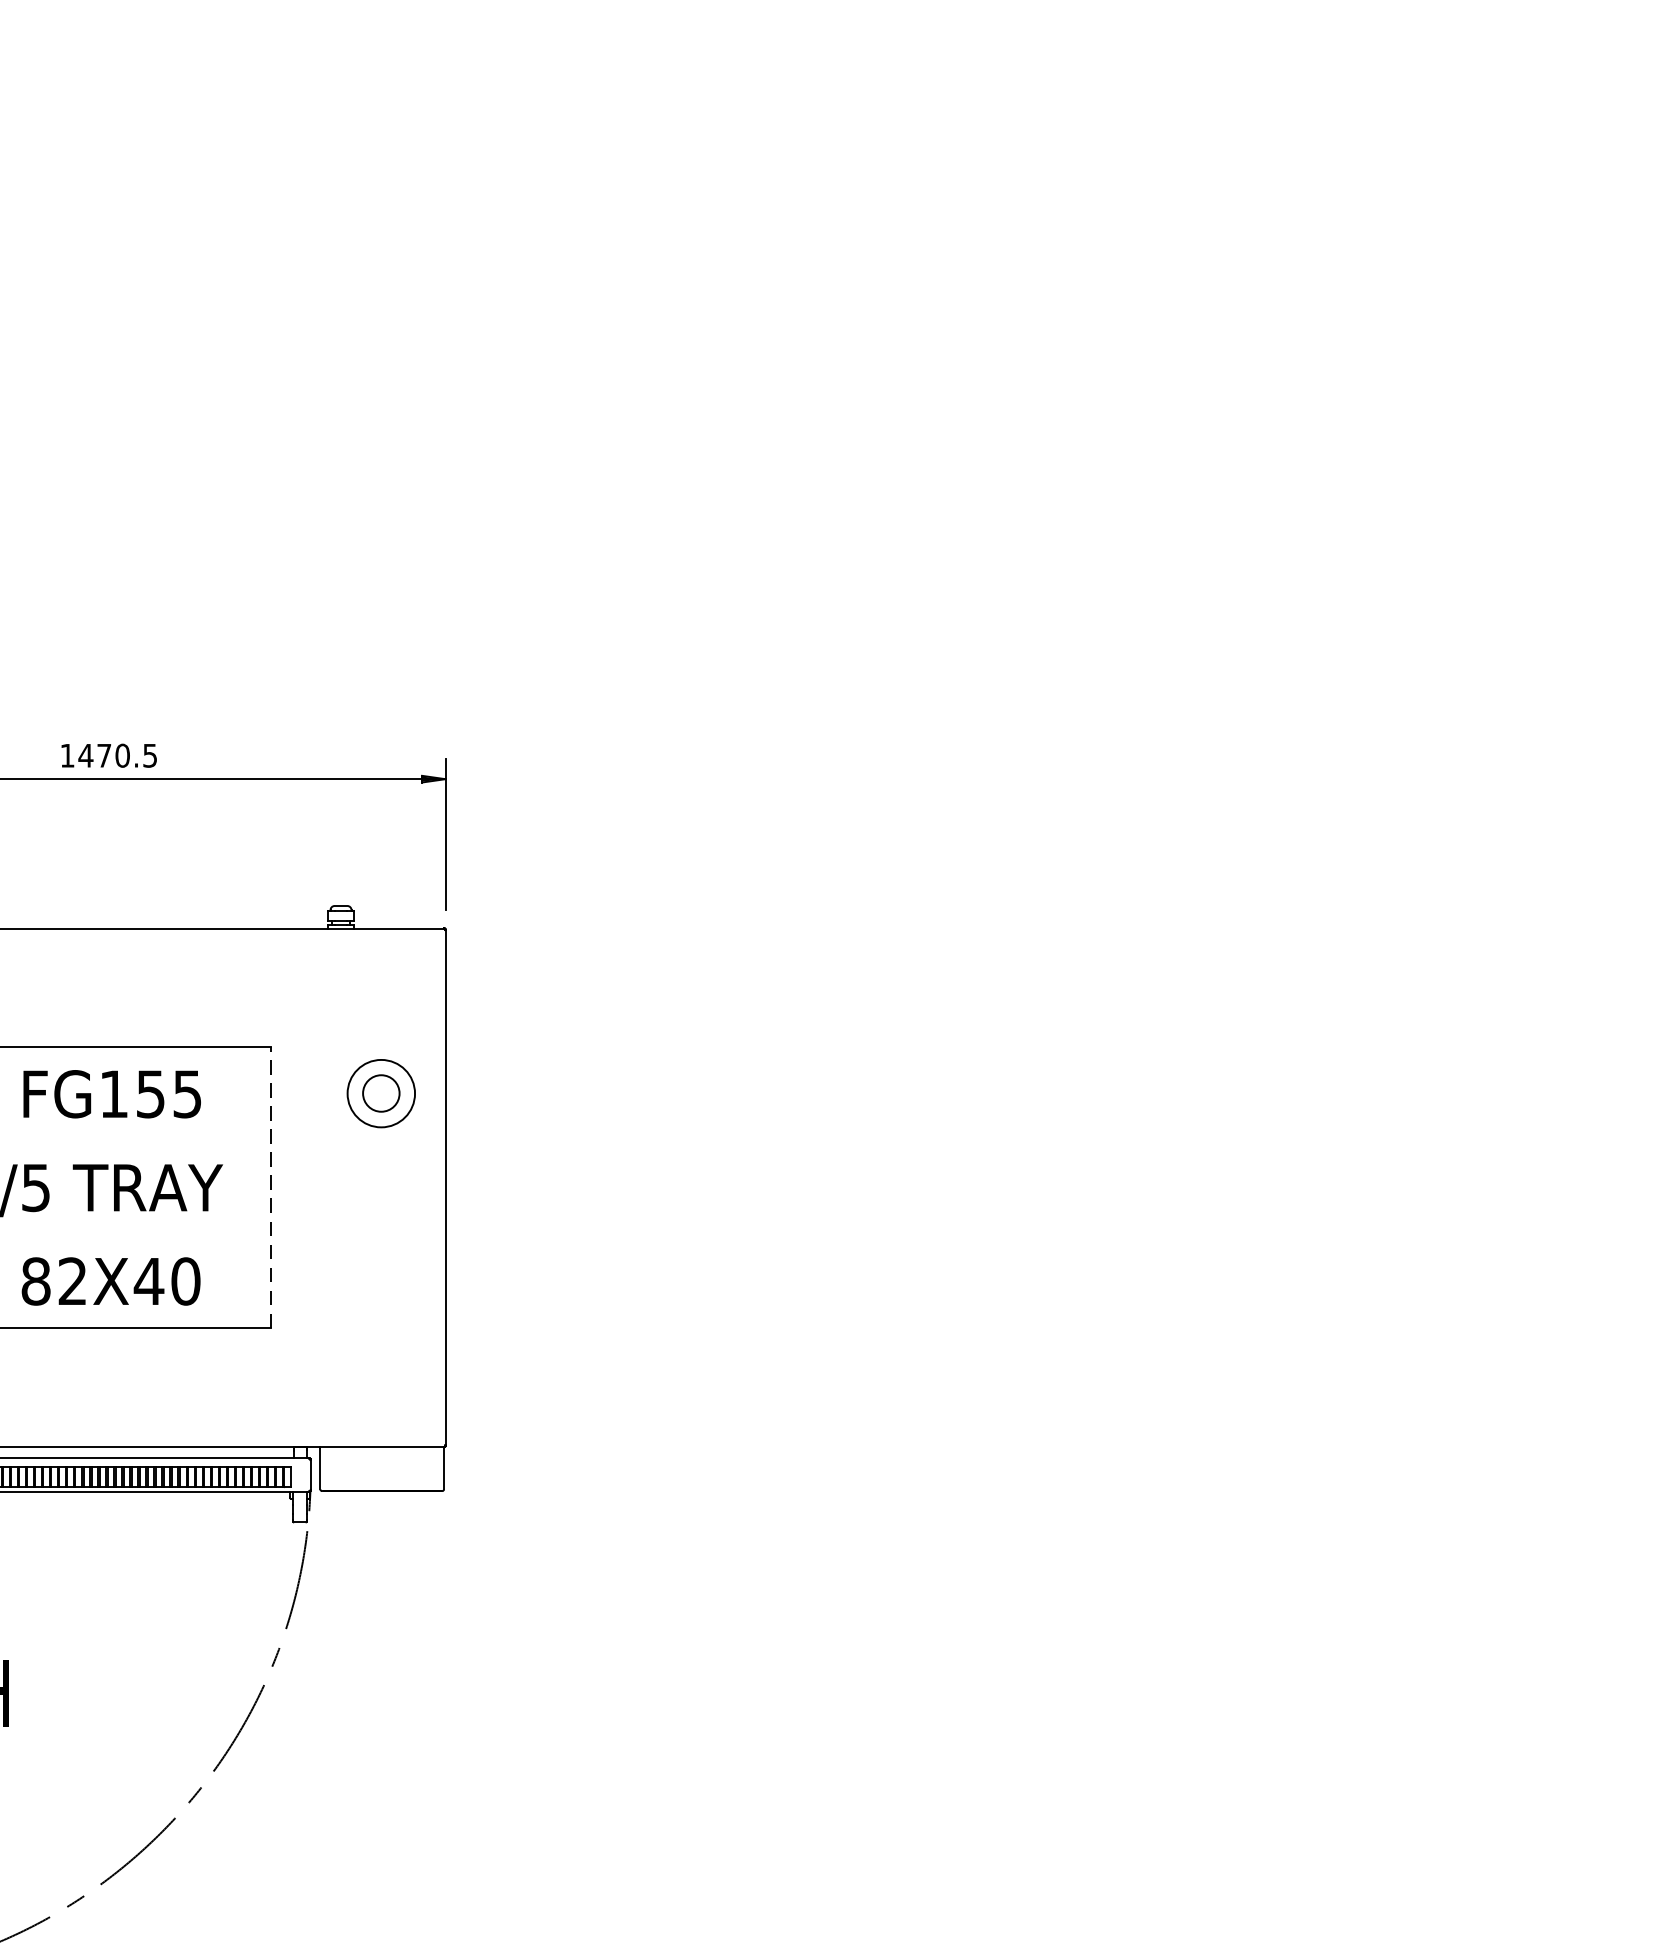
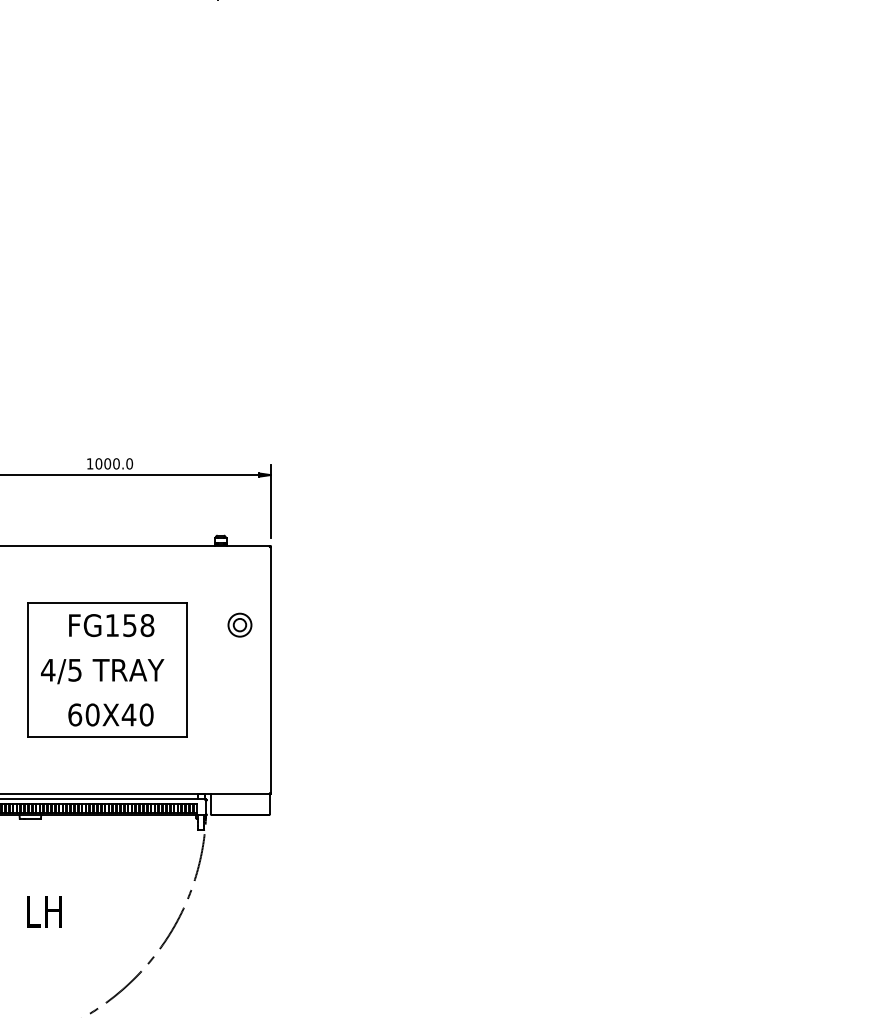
text: (118, 754) -> (114, 463), 1470.5 -> 1000.0
part: (380, 1092) -> (239, 624), size x0.71
text: (187, 1094) -> (147, 625), FG155 -> FG158
line: (271, 1186) -> (187, 669), dashed -> solid
text: (53, 1280) -> (83, 714), 82X40 -> 60X40

